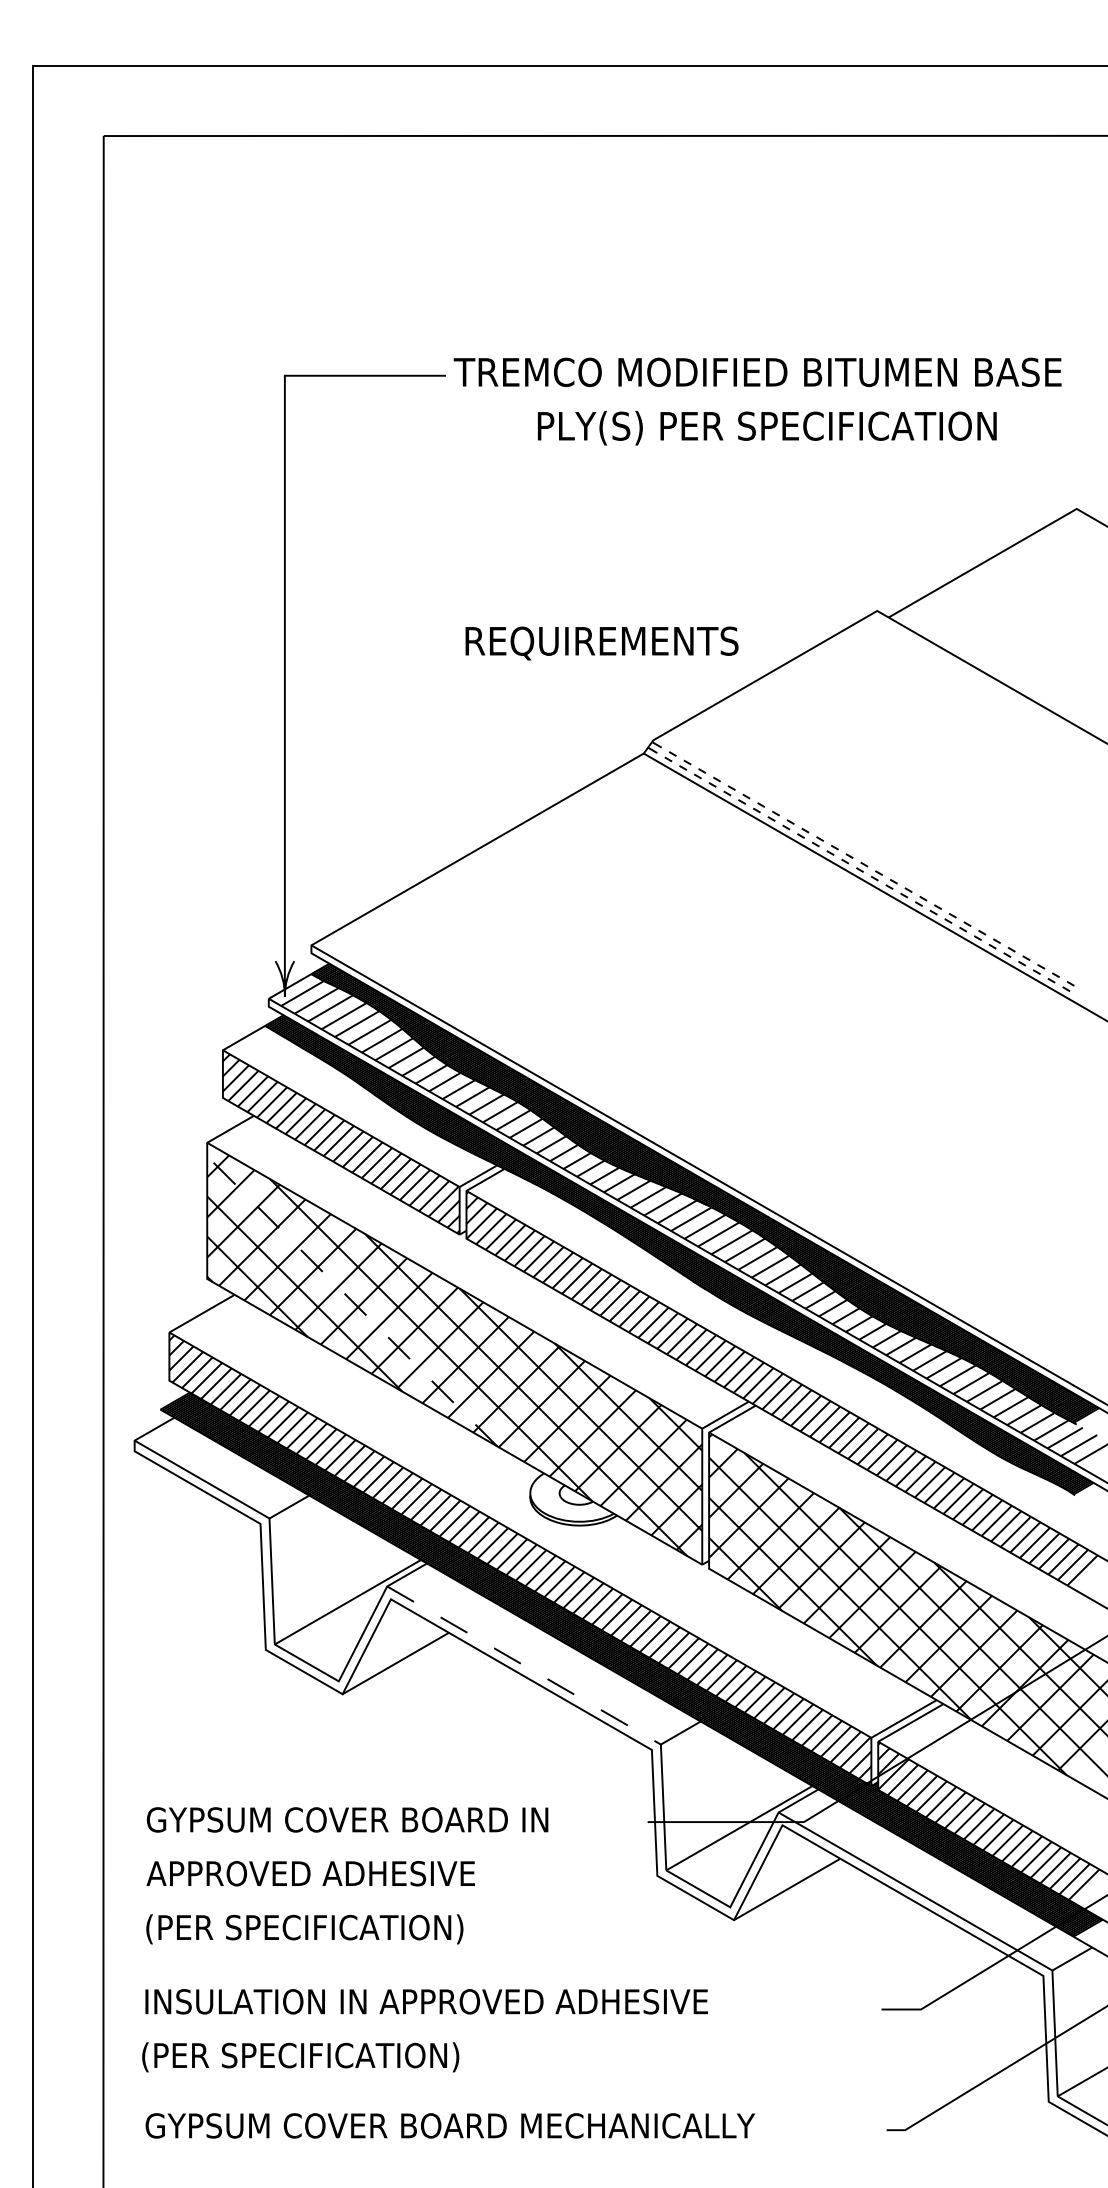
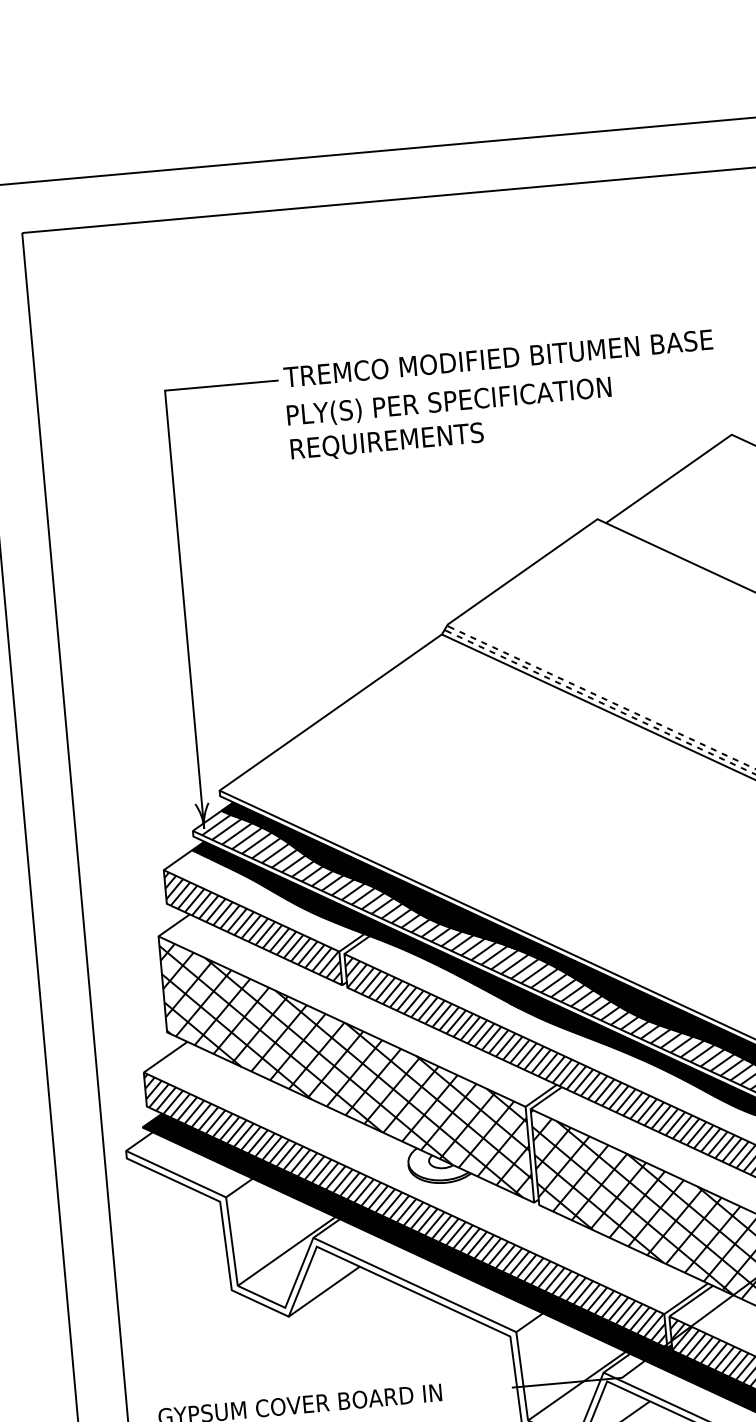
text: (767, 428) -> (449, 402), moved
text: (601, 643) -> (386, 442), moved
line: (351, 1301) -> (270, 1039), dashed -> solid
line: (524, 1665) -> (415, 1284), dashed -> solid

